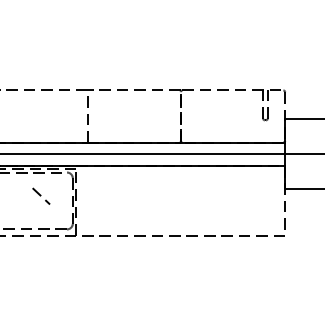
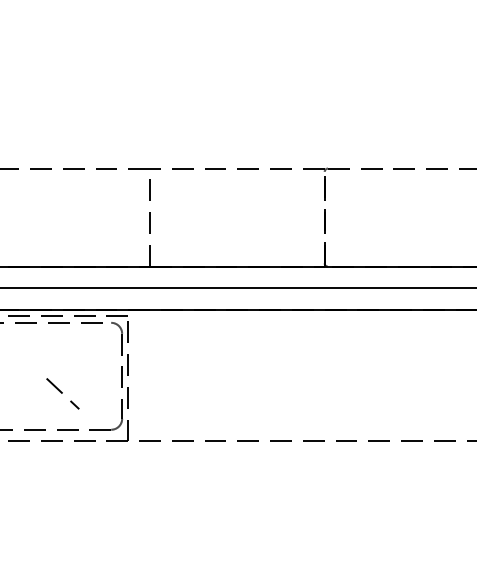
line: (41, 195) -> (63, 392), moved

